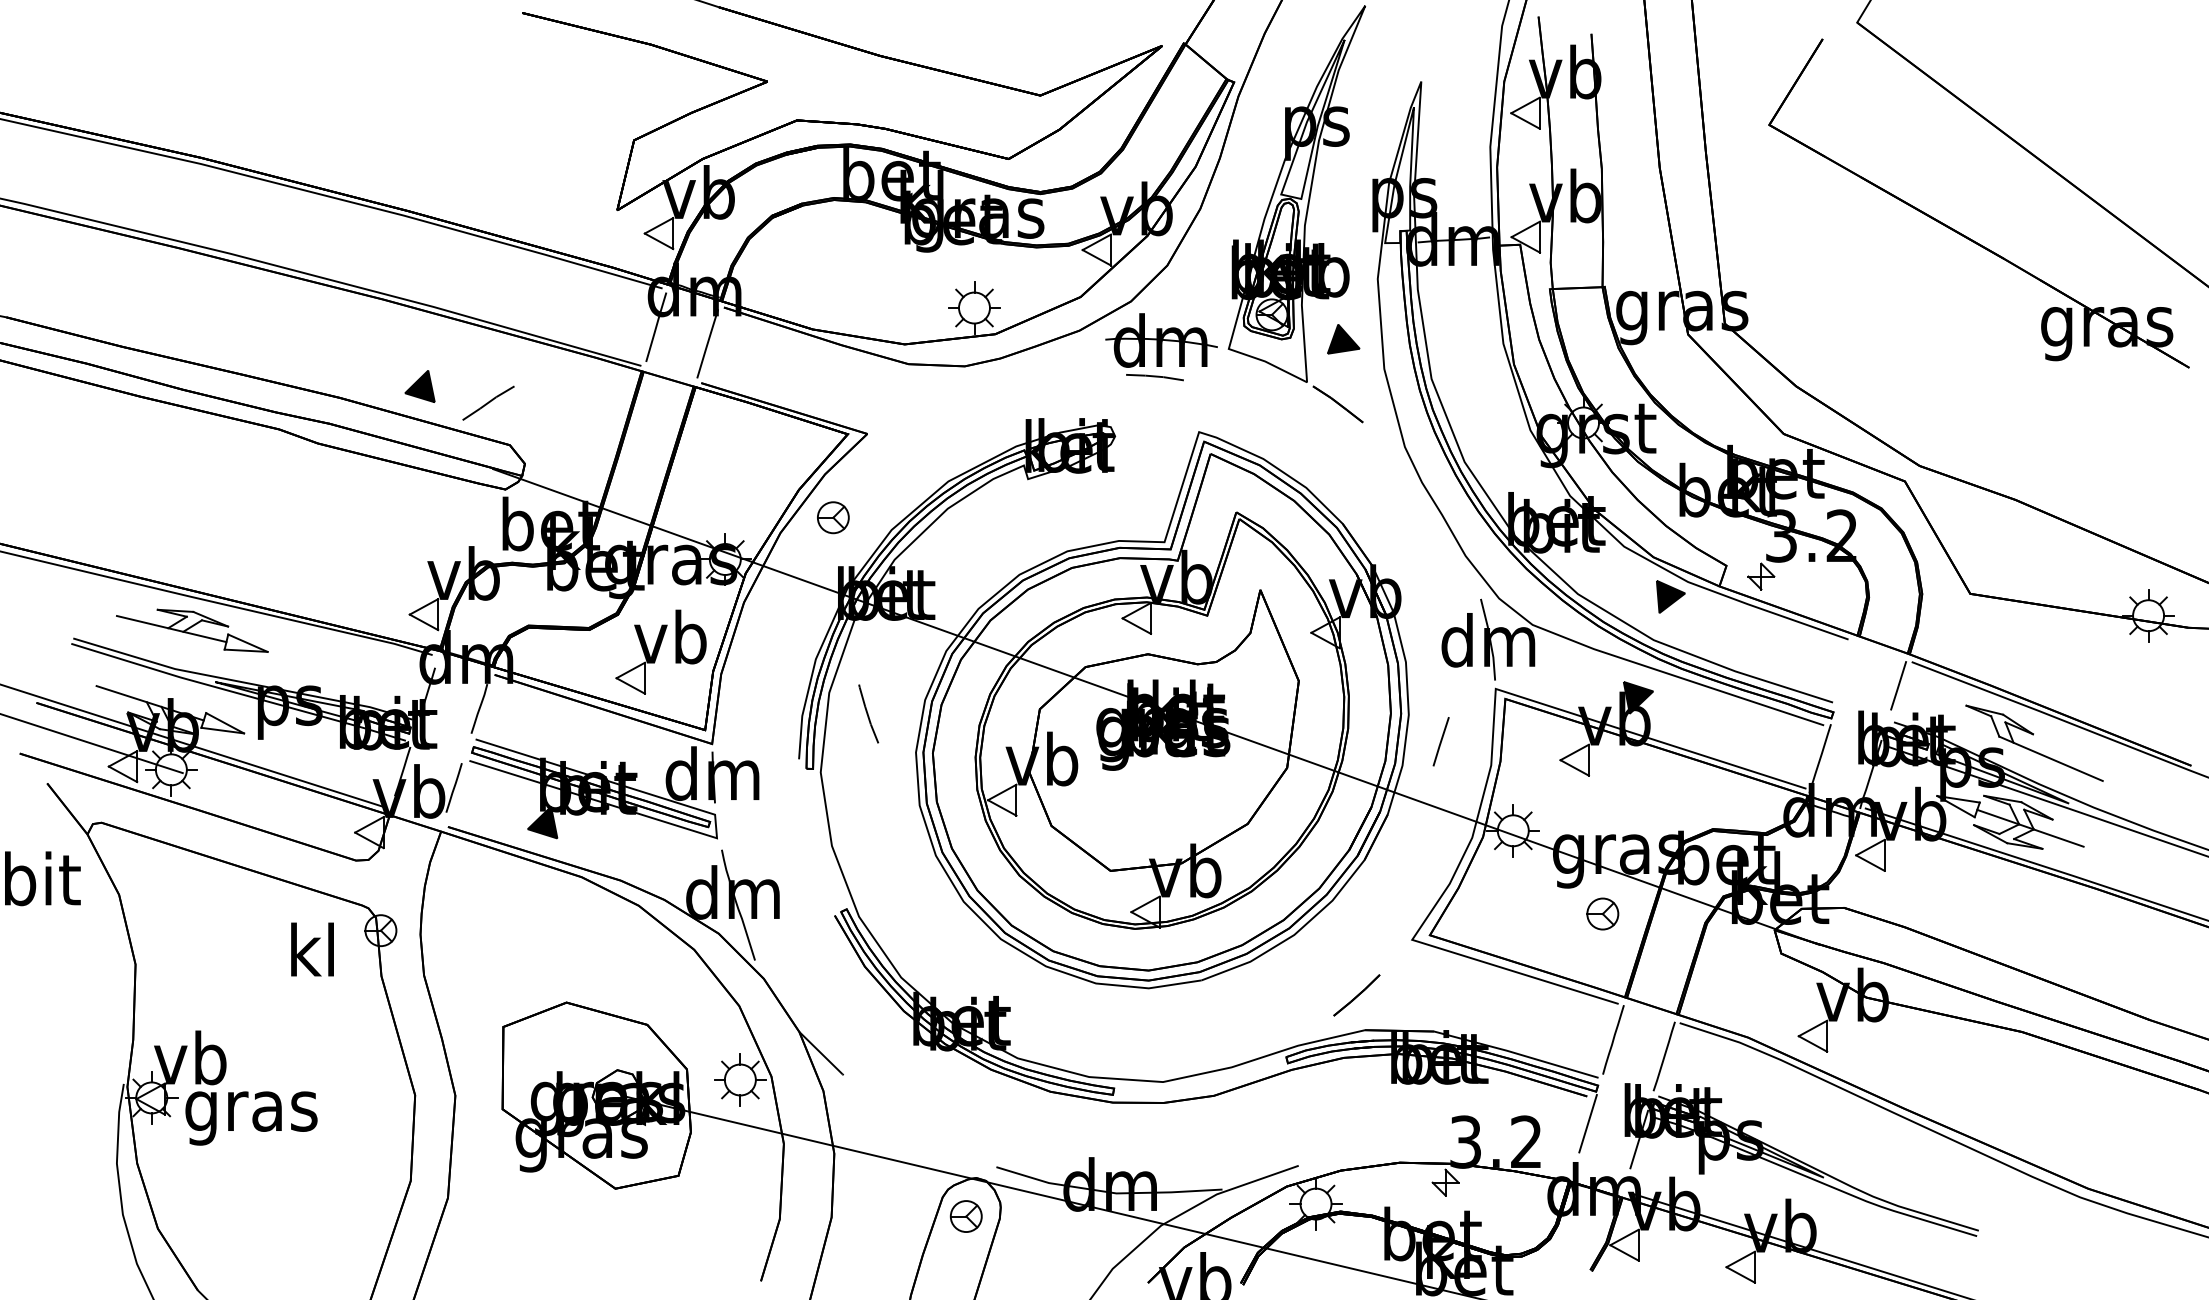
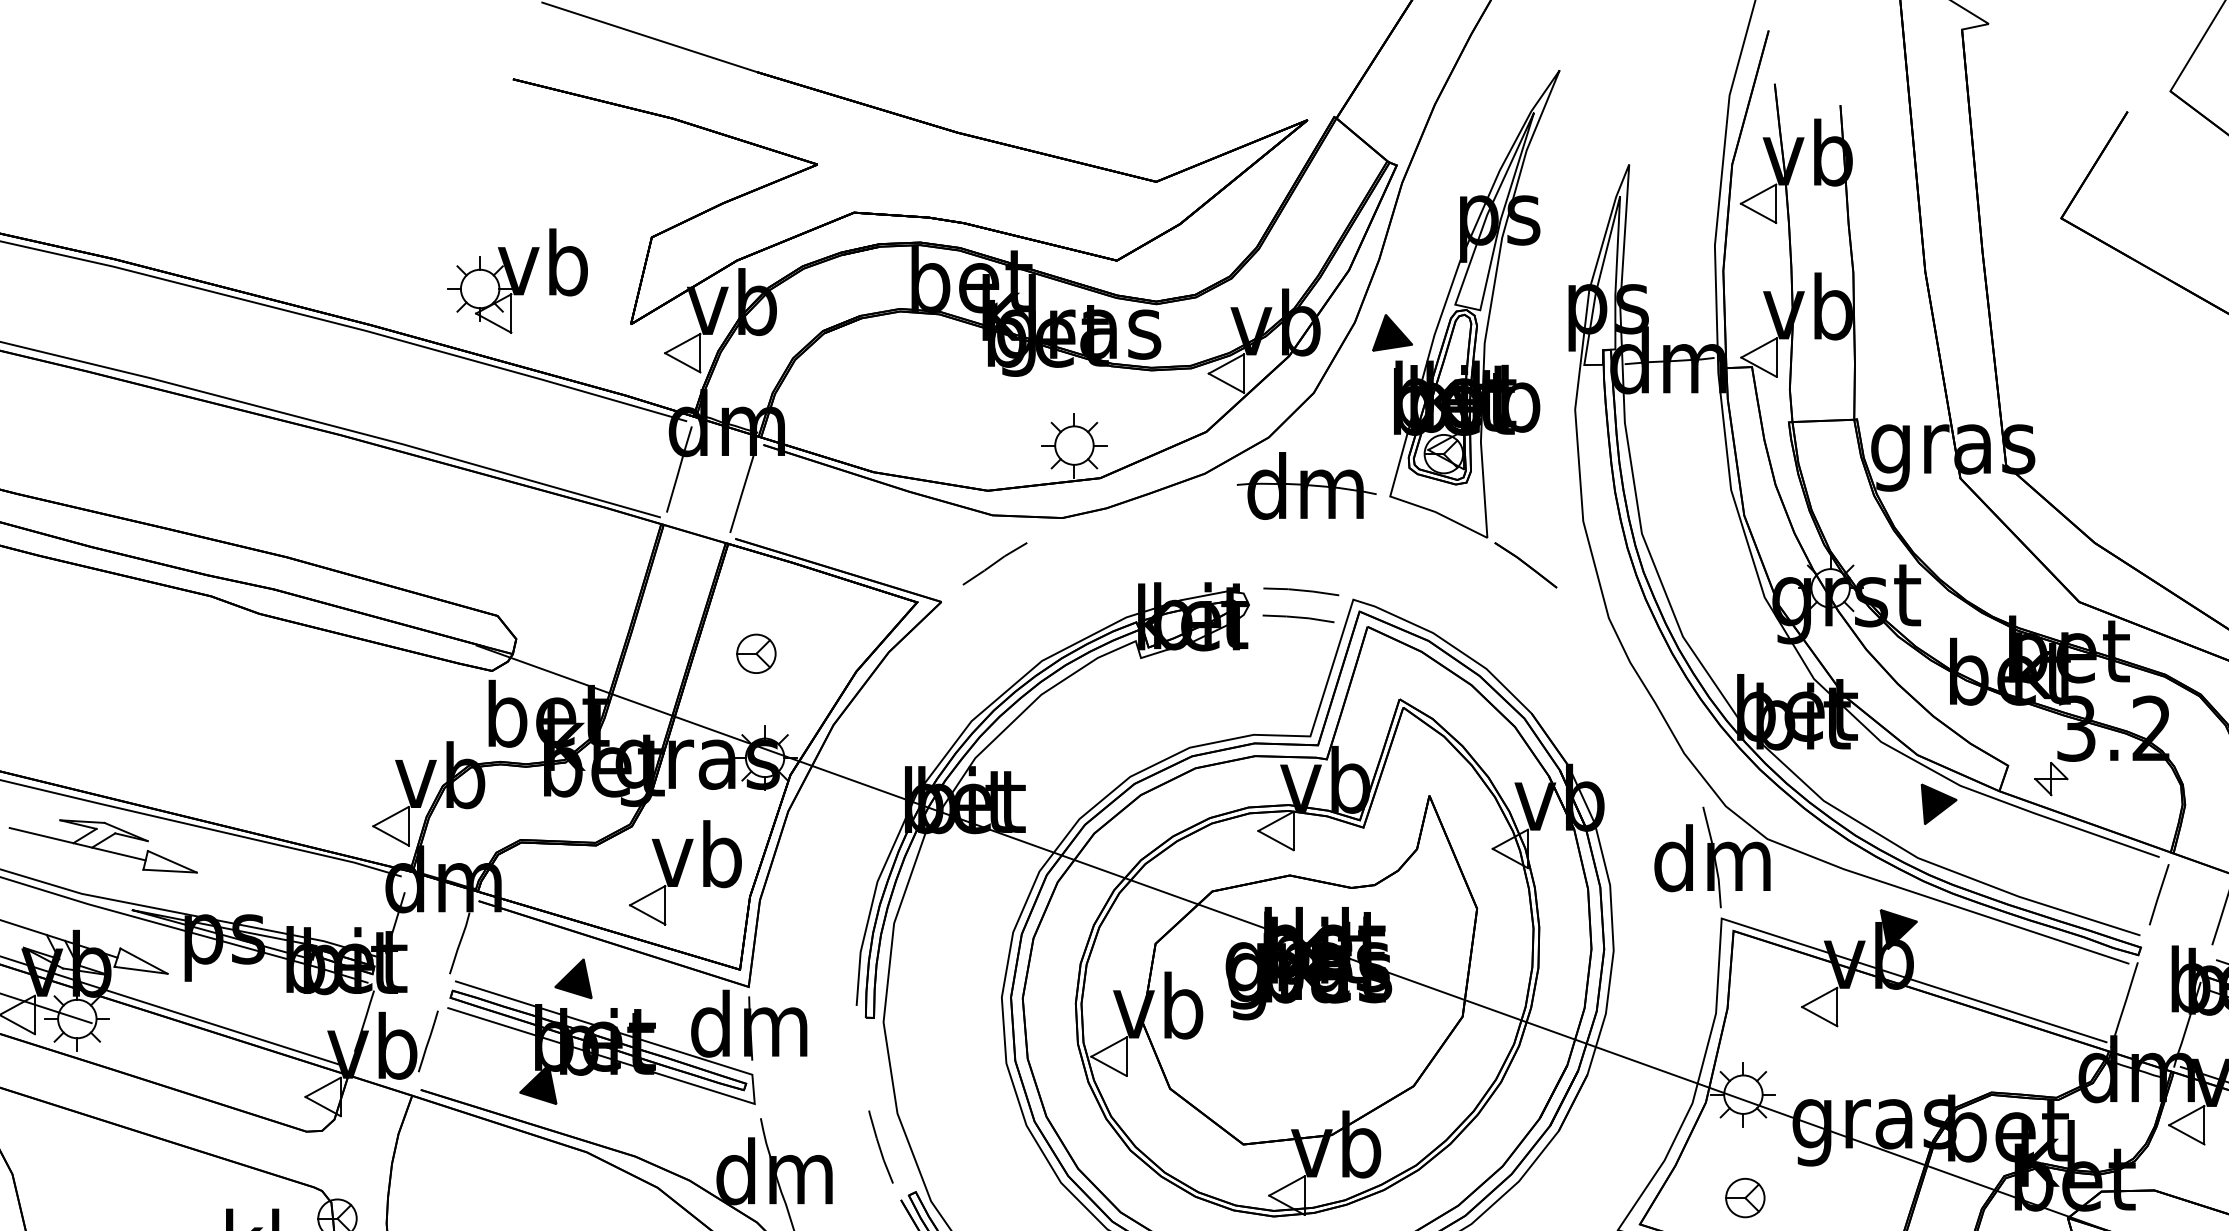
part: (525, 175) -> (516, 281), added
part: (1343, 339) -> (1392, 333), moved
line: (1154, 377) -> (1297, 618), moved
part: (419, 386) -> (572, 978), moved
line: (488, 402) -> (994, 562), moved
line: (1156, 425) -> (1300, 591), added
part: (833, 517) -> (756, 653), moved
curve: (868, 713) -> (880, 1146), moved
line: (1440, 741) -> (2158, 894), moved
part: (1602, 913) -> (1744, 1197), moved

